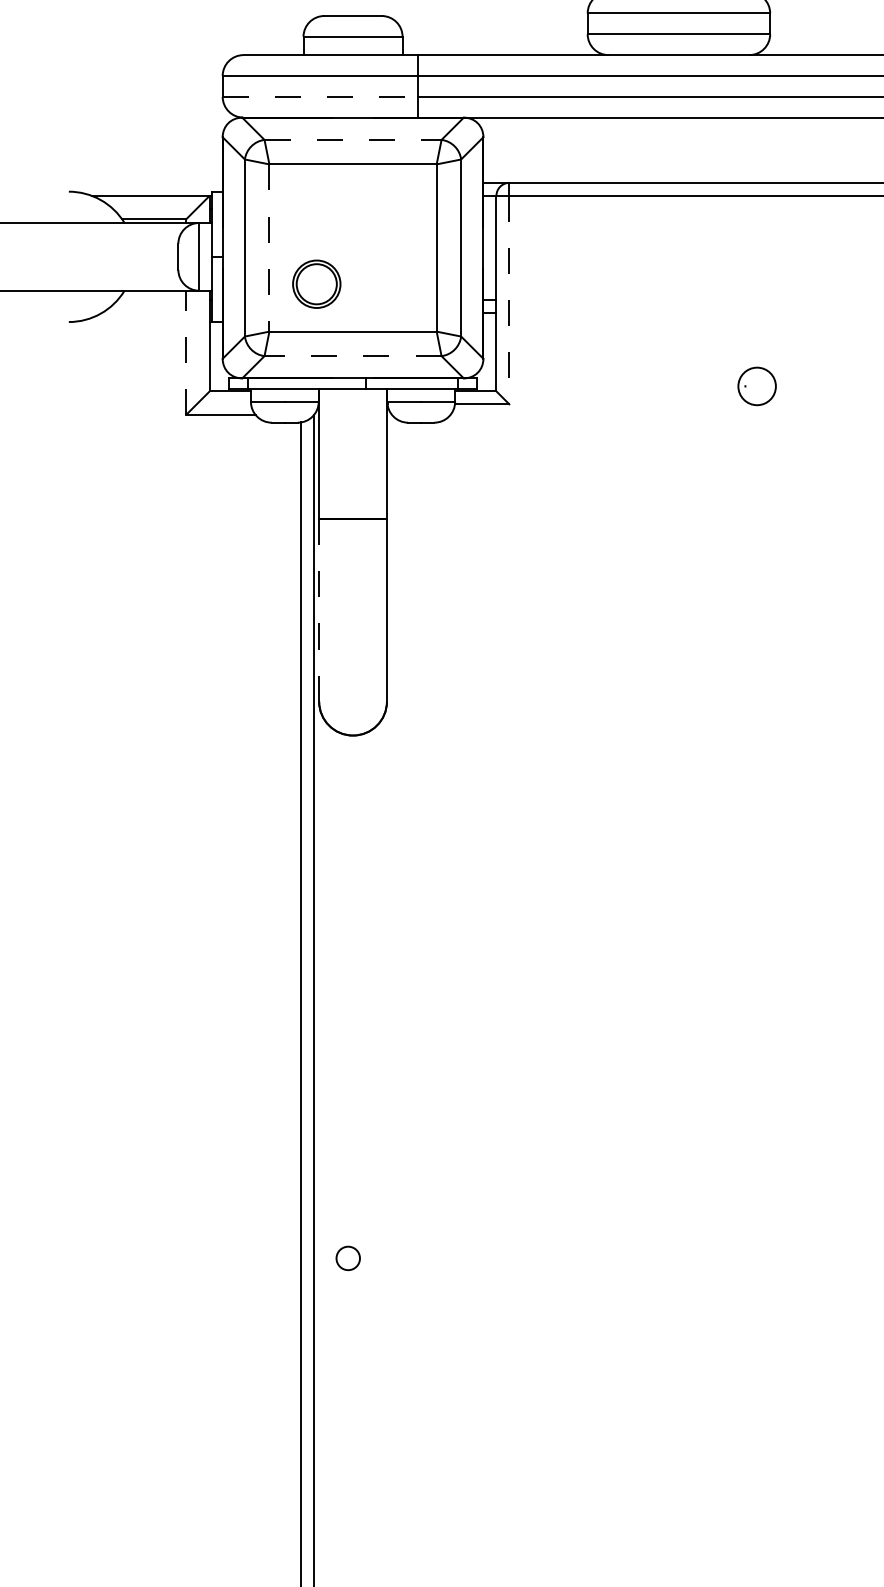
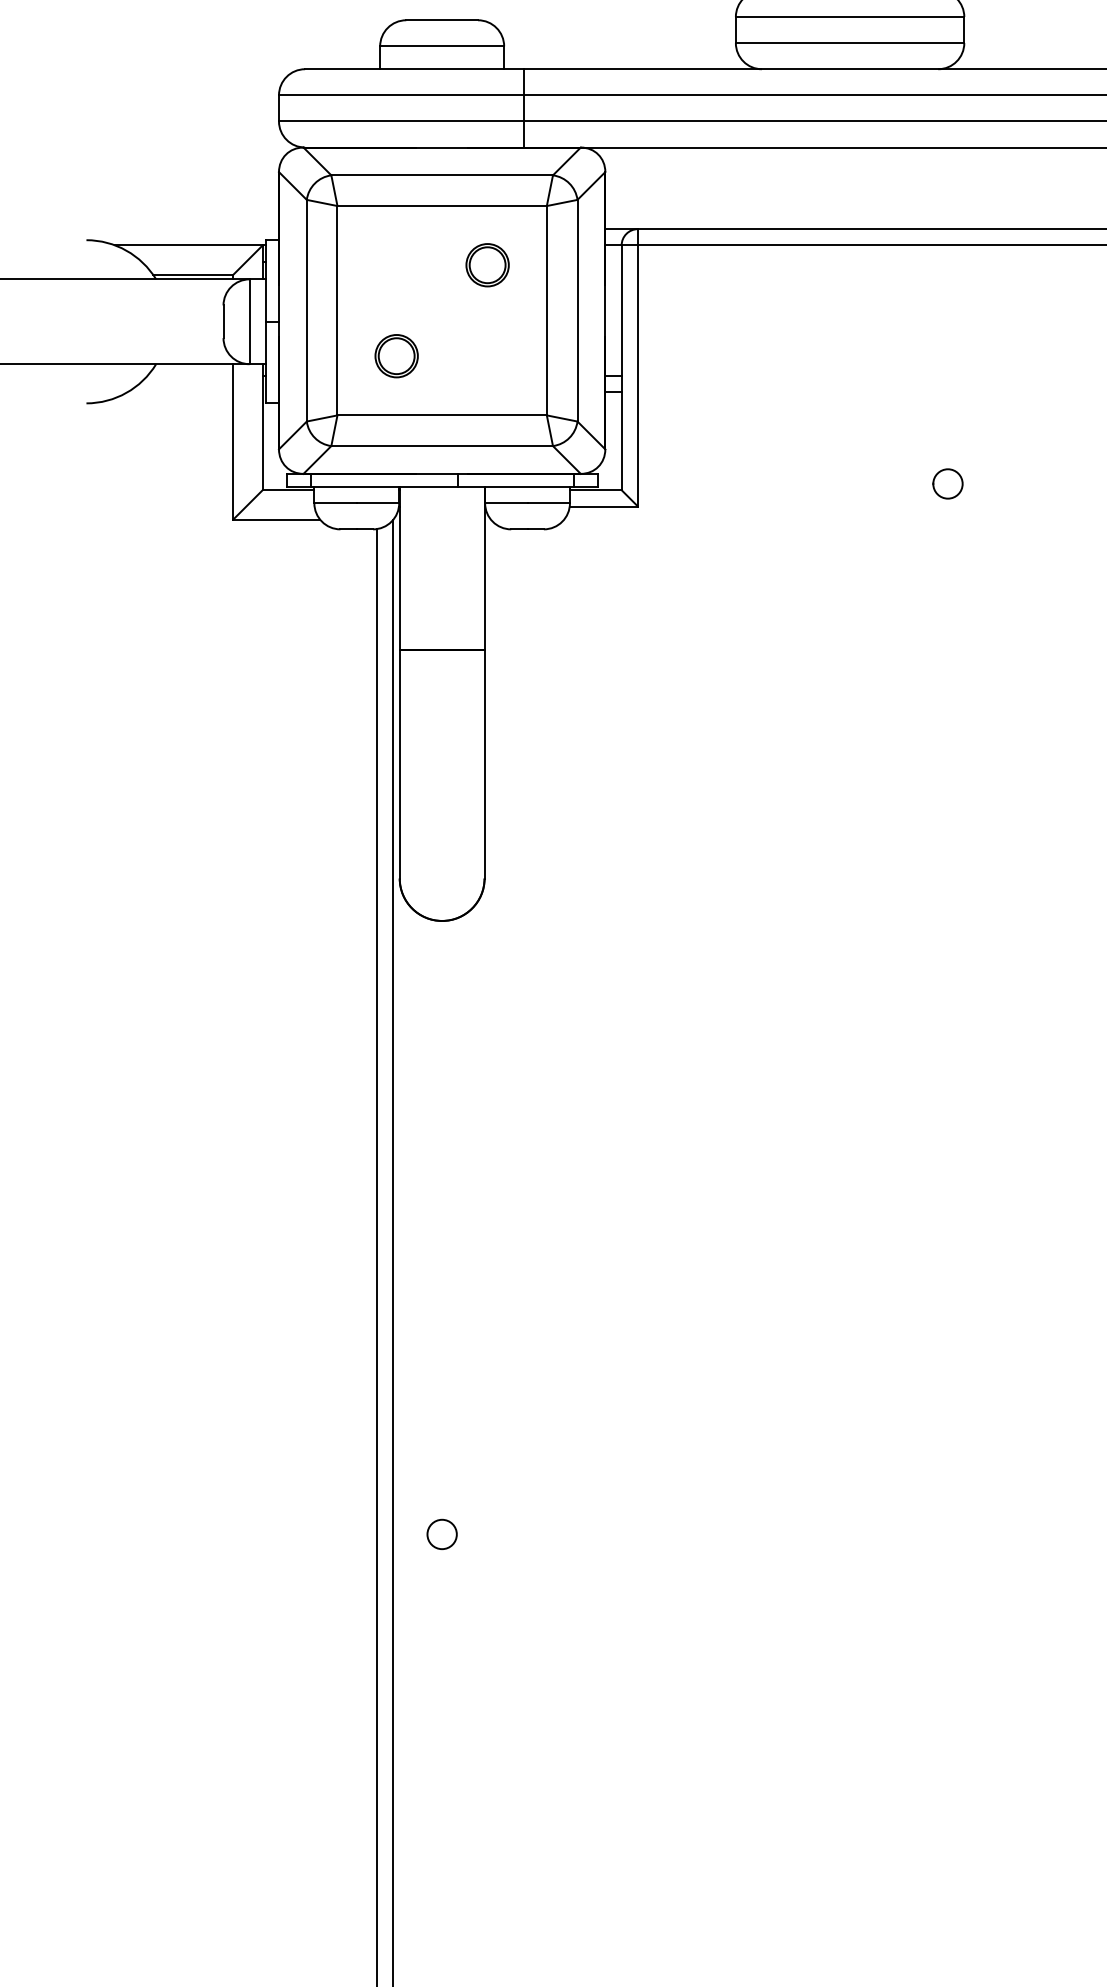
line: (320, 96) -> (401, 121), dashed -> solid
line: (353, 139) -> (442, 175), dashed -> solid
part: (389, 211) -> (487, 265), added
line: (269, 247) -> (337, 310), dashed -> solid
part: (316, 284) -> (396, 356), size x0.71
line: (509, 299) -> (637, 375), dashed -> solid
line: (186, 352) -> (233, 441), dashed -> solid
line: (353, 356) -> (442, 446), dashed -> solid
circle: (756, 386) -> (947, 483), size x0.62
line: (318, 610) -> (399, 764), dashed -> solid
circle: (347, 1257) -> (441, 1533), moved

